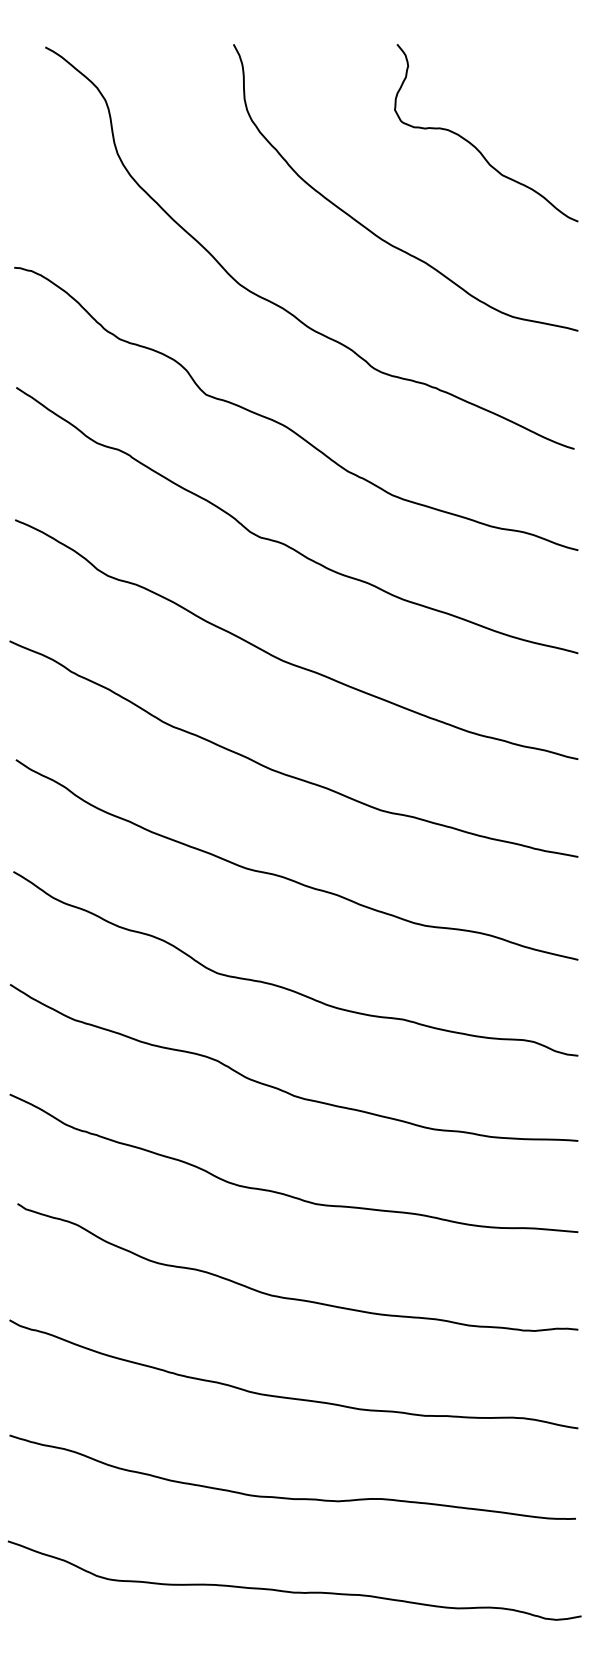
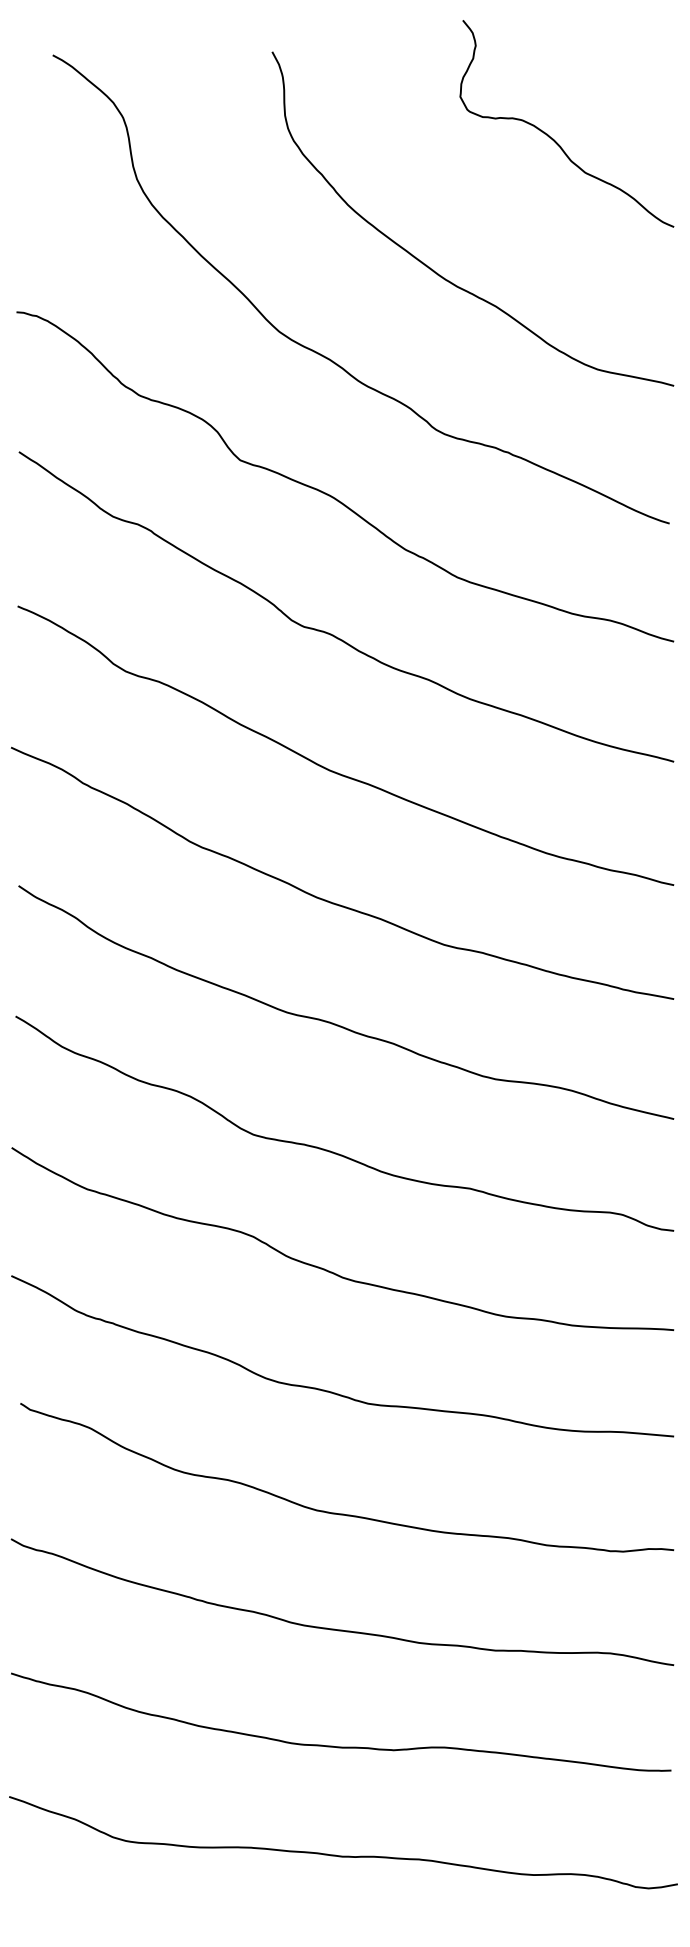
curve: (474, 145) -> (553, 138), moved

